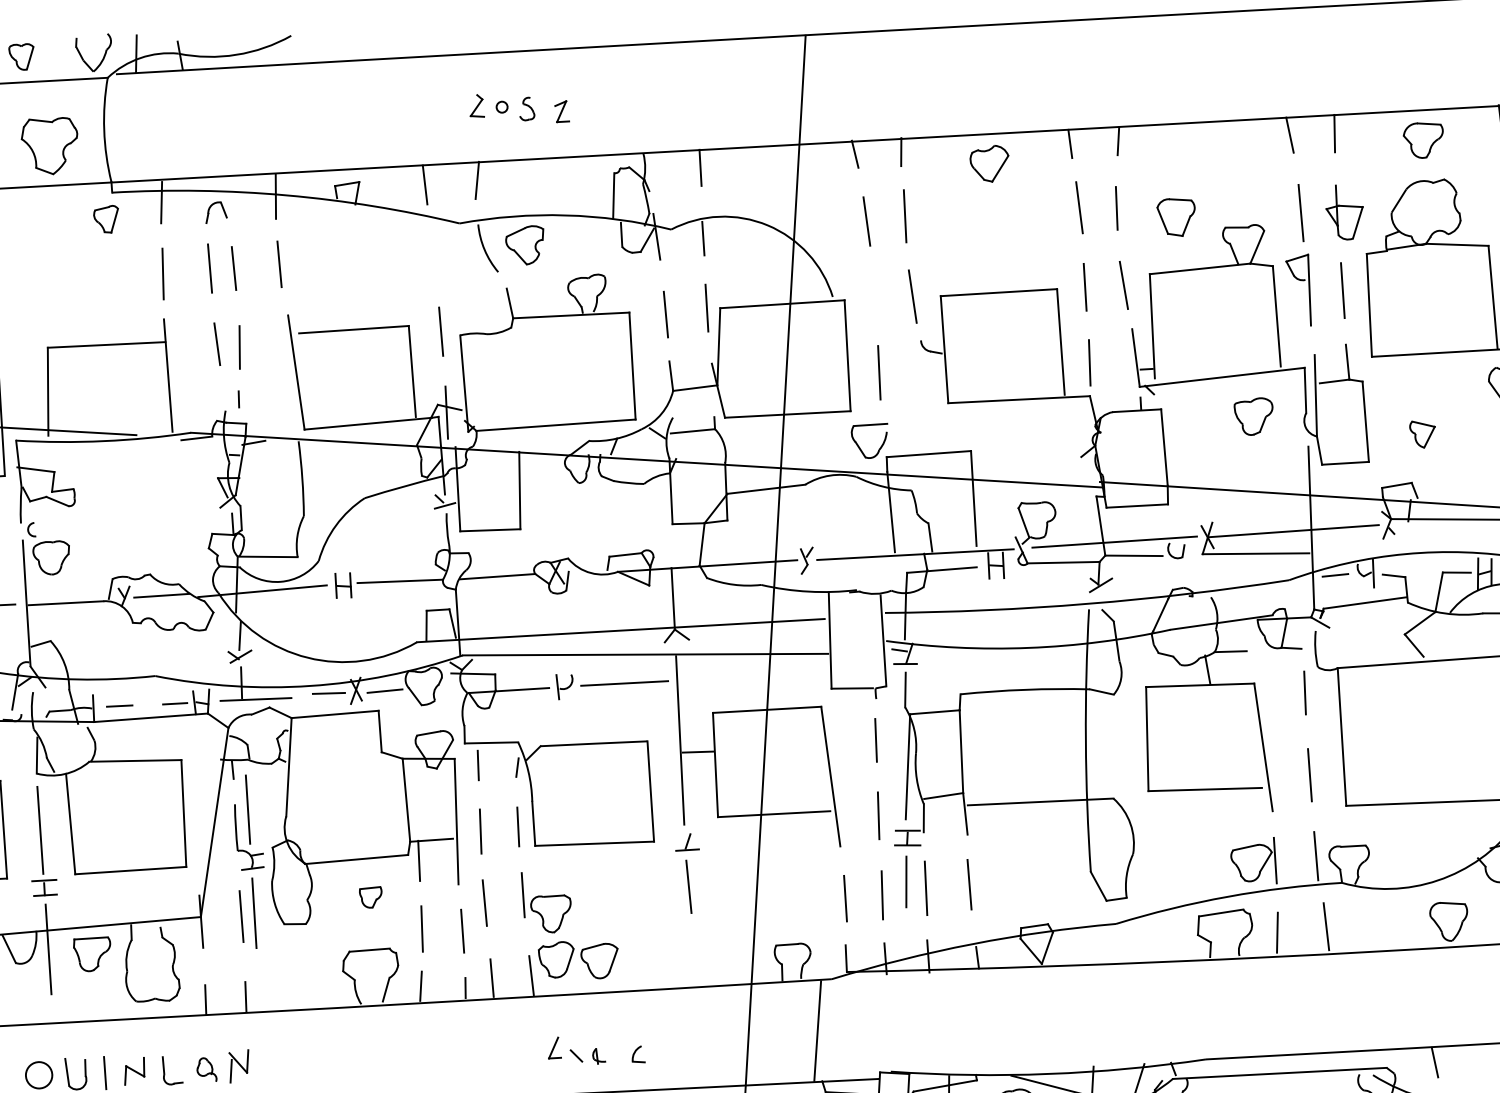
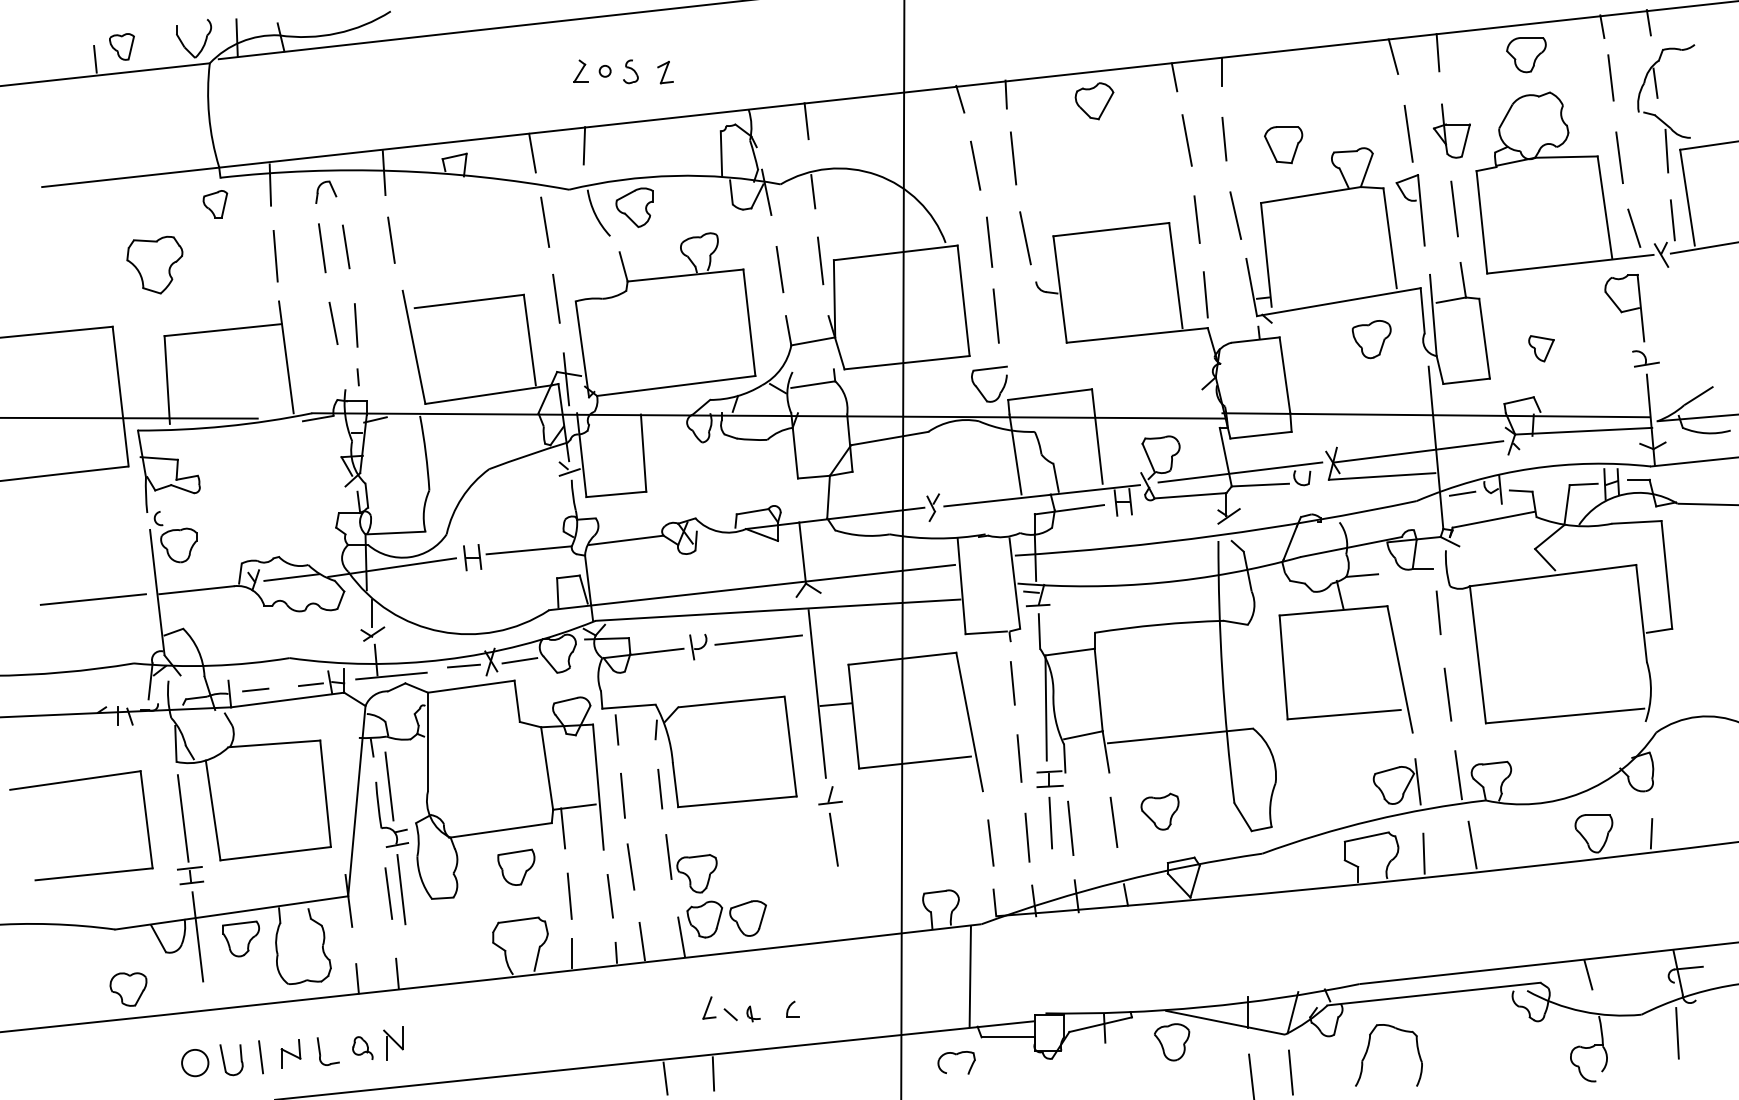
part: (48, 144) -> (154, 264), moved
line: (434, 253) -> (545, 221), added
line: (876, 297) -> (989, 241), added
part: (1015, 876) -> (1159, 811), added
part: (370, 896) -> (516, 866), size x1.67

